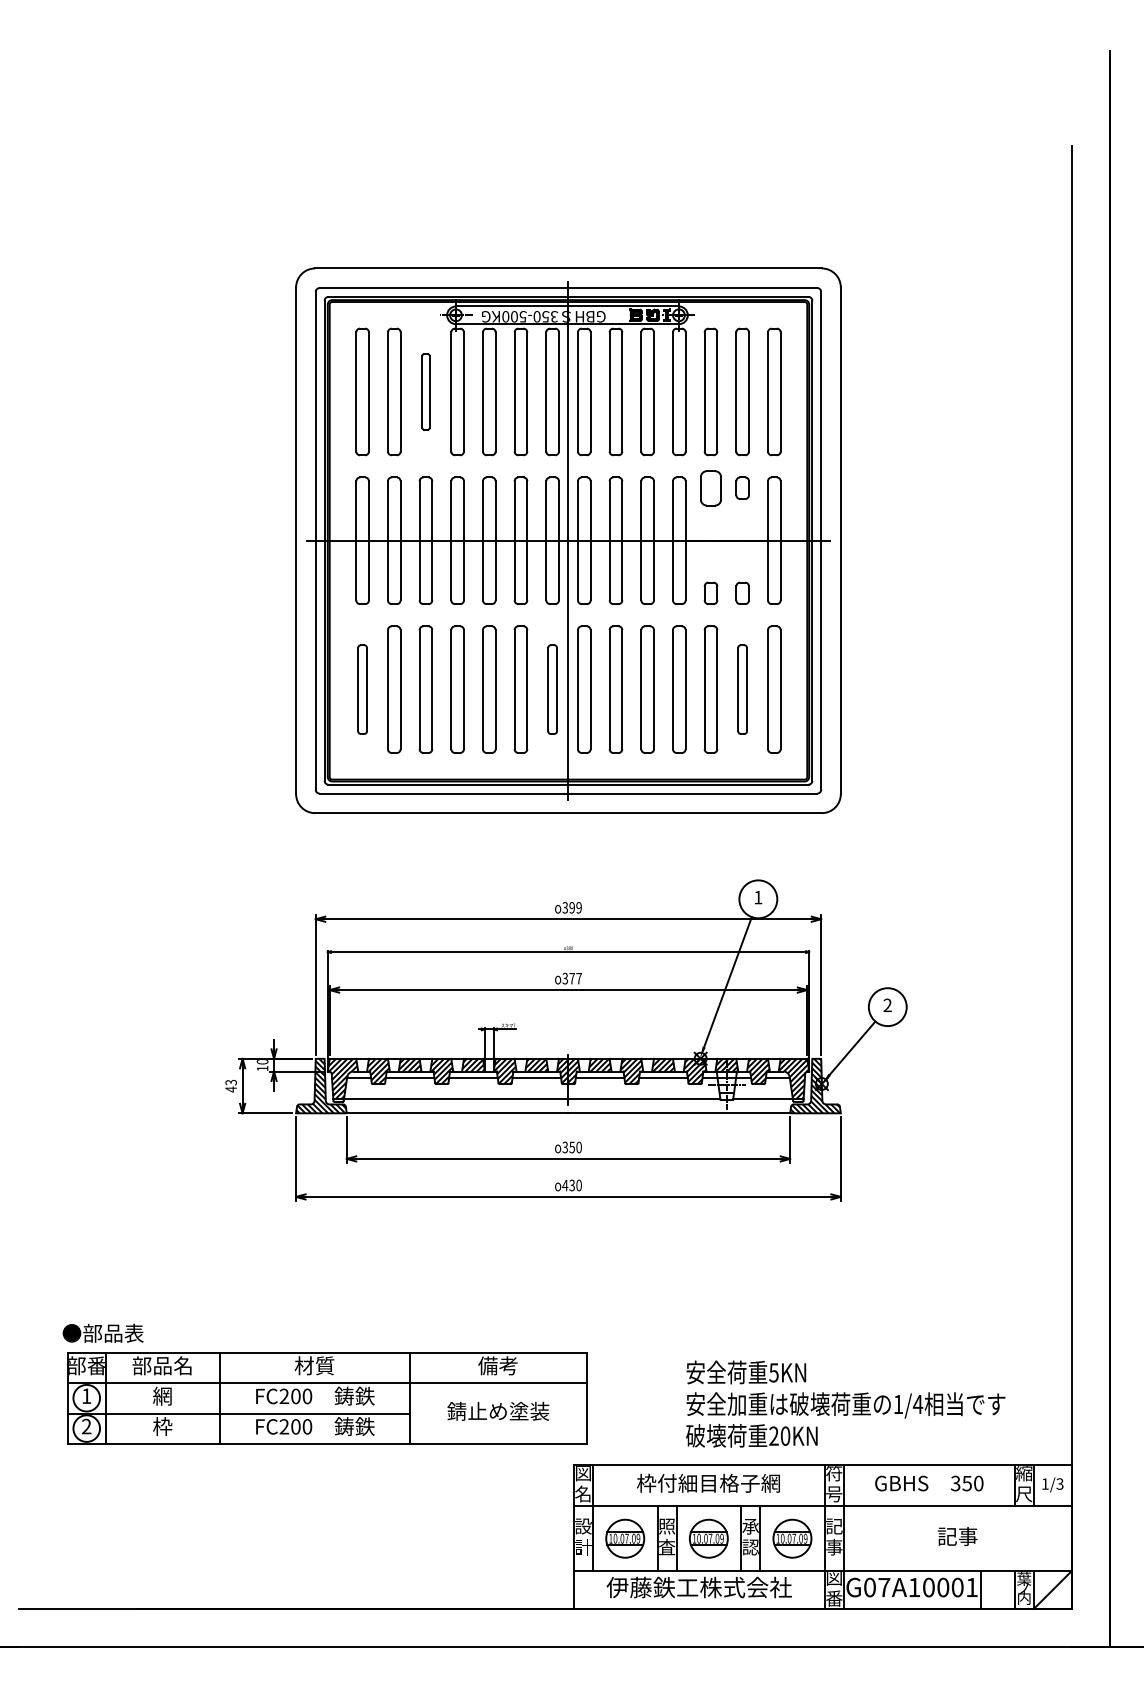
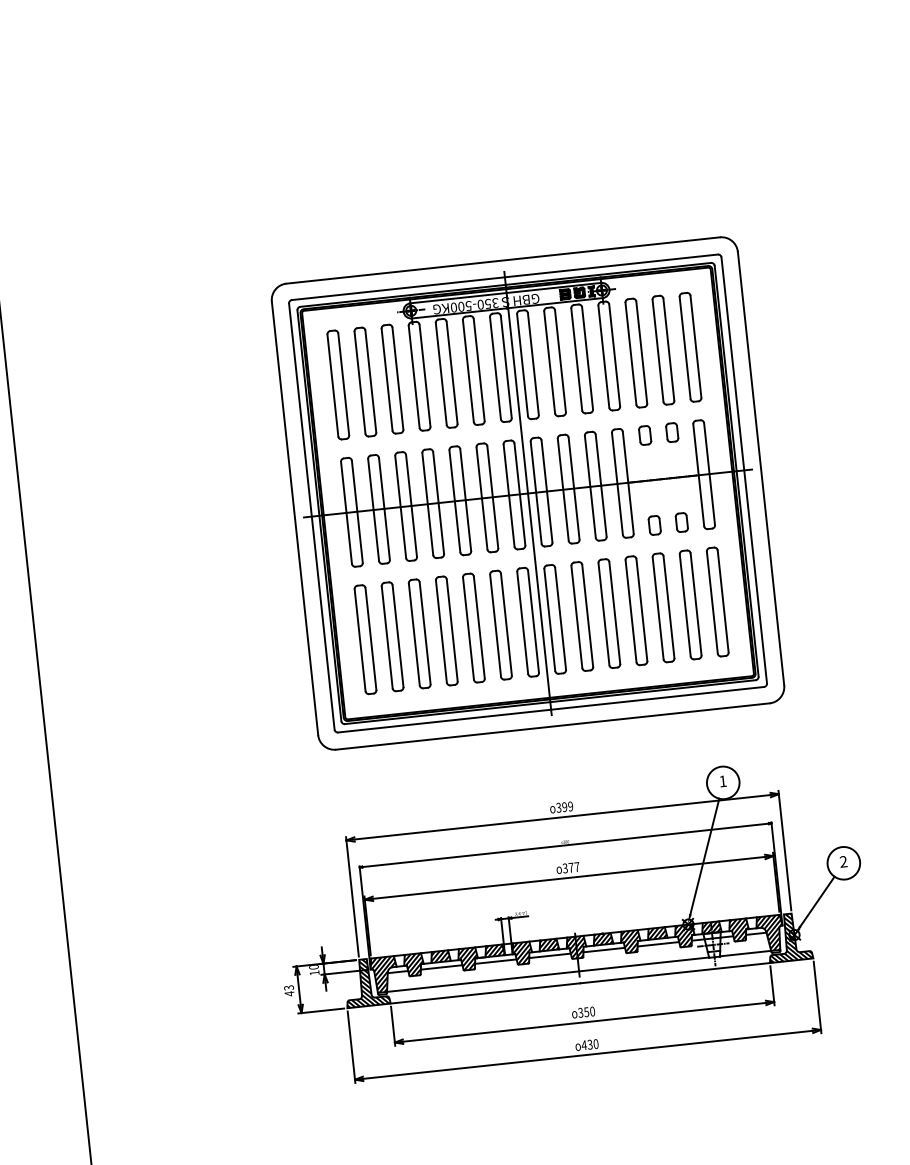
part: (425, 391) -> (392, 378), size x1.67
part: (710, 487) -> (644, 434), size x0.62
part: (362, 689) -> (365, 639), size x1.43
part: (552, 689) -> (527, 622), size x1.43
part: (742, 689) -> (690, 604), size x1.43

